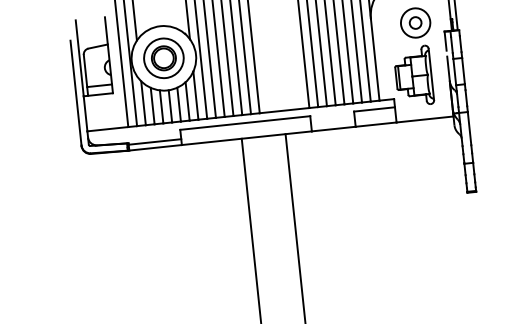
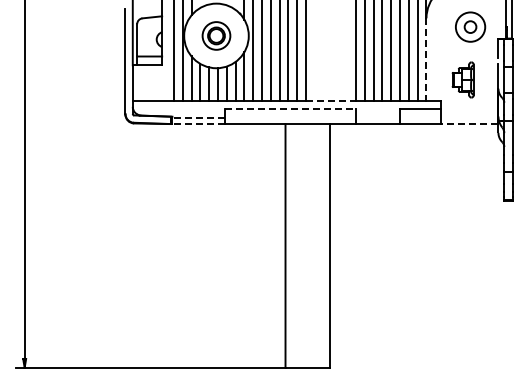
part: (163, 57) -> (216, 35), size x0.7
line: (375, 59) -> (426, 59), solid -> dashed
part: (413, 75) -> (462, 79), size x0.6
line: (285, 110) -> (331, 100), solid -> dashed
line: (424, 119) -> (469, 124), solid -> dashed
line: (246, 122) -> (291, 108), solid -> dashed
line: (154, 142) -> (198, 118), solid -> dashed
line: (155, 148) -> (198, 124), solid -> dashed

